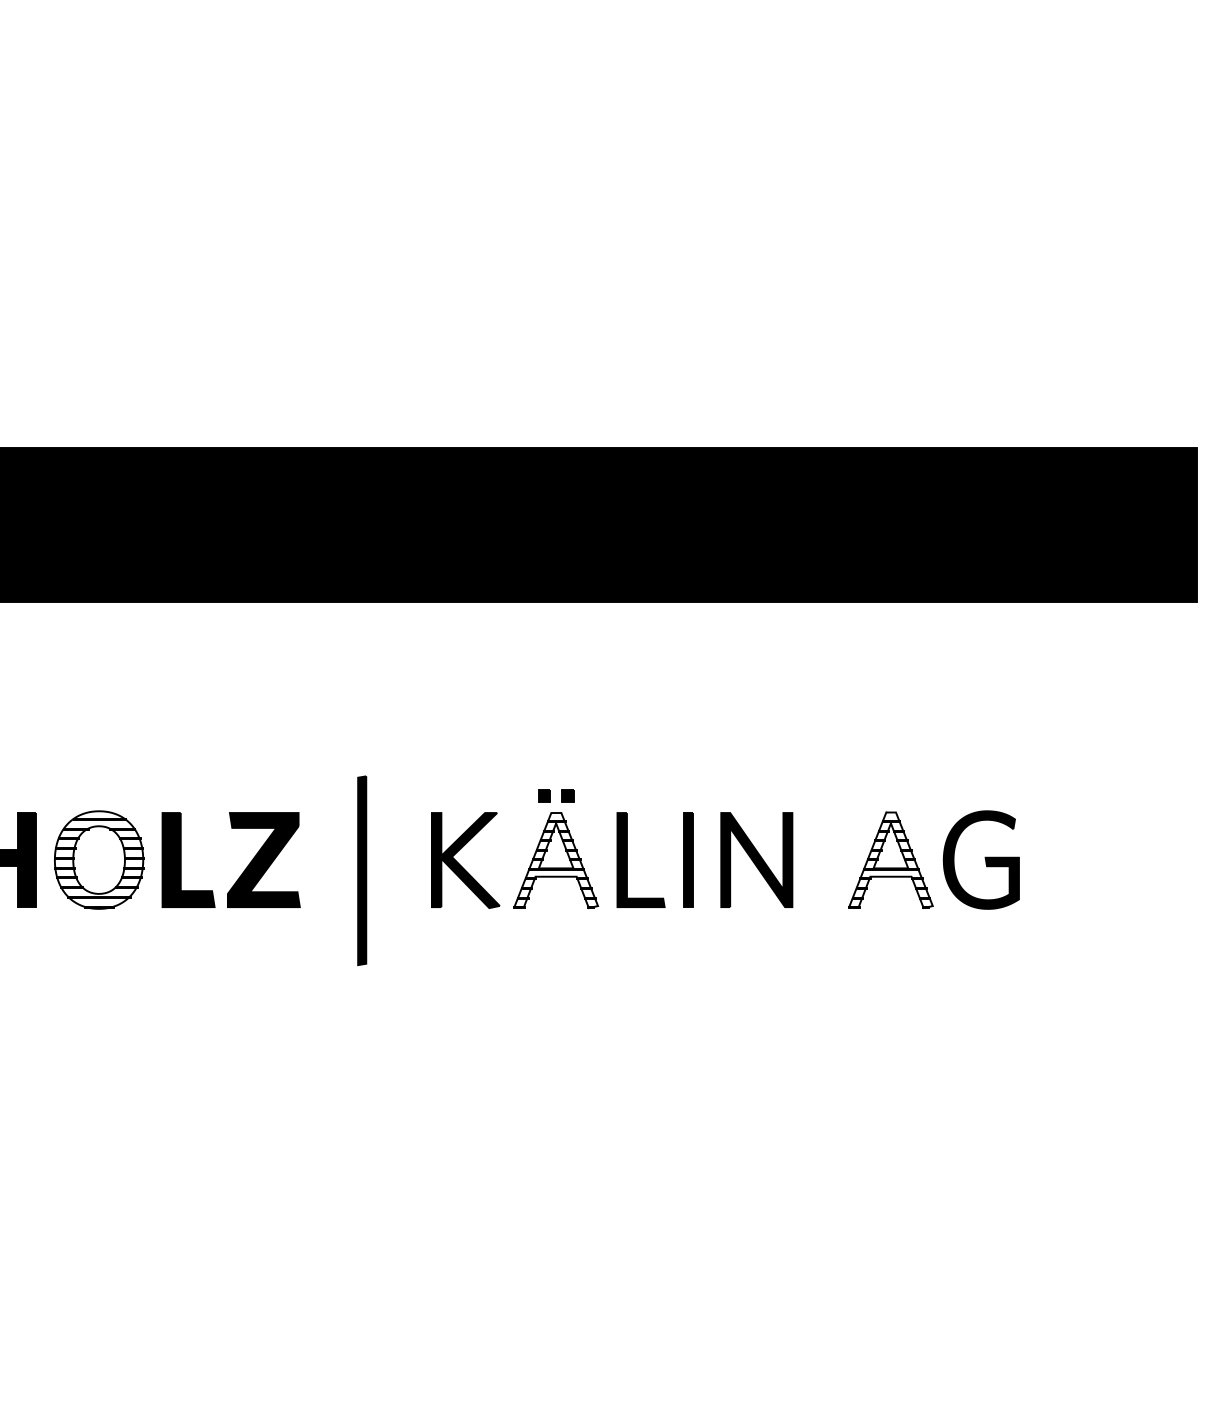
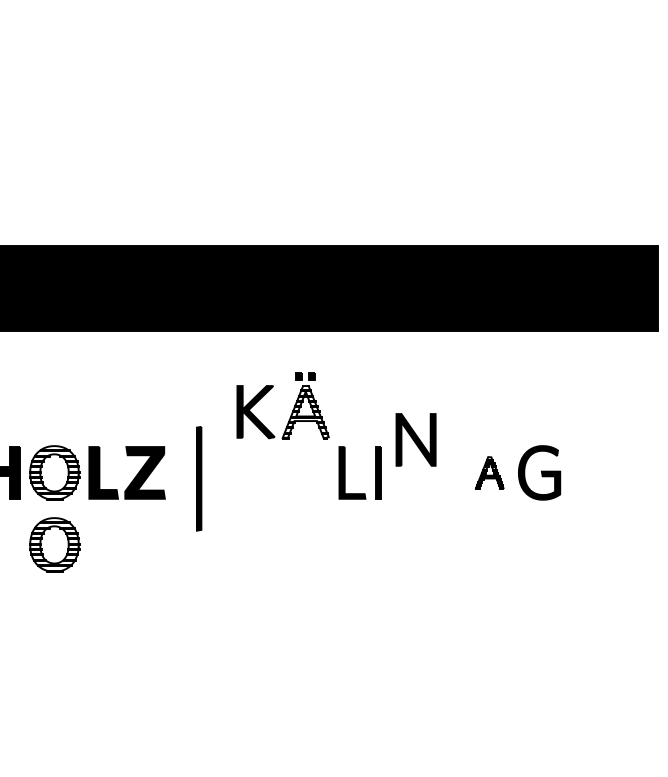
part: (533, 852) -> (293, 407), moved
part: (755, 859) -> (415, 439), moved
part: (890, 859) -> (489, 472), size x0.6
part: (99, 990) -> (54, 544), added

